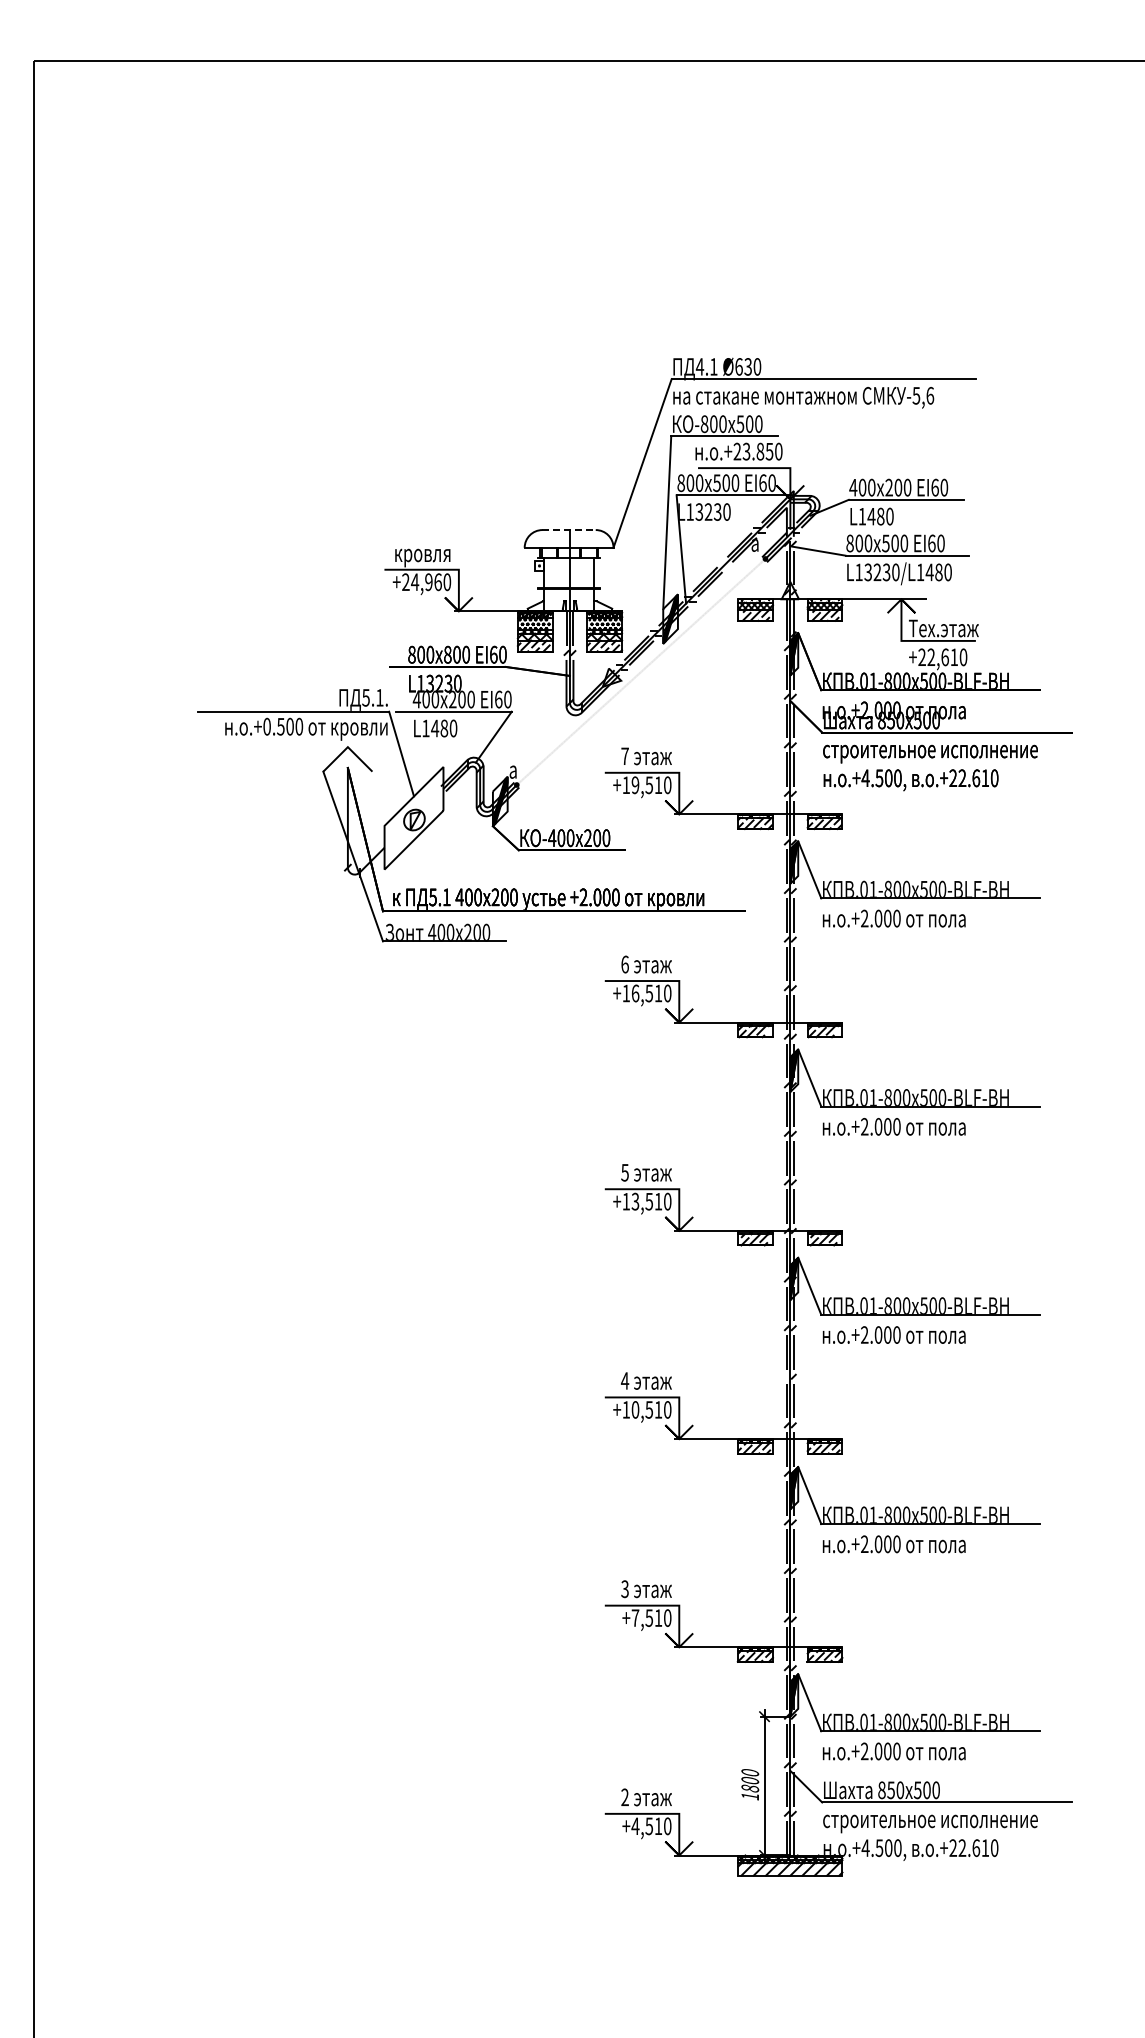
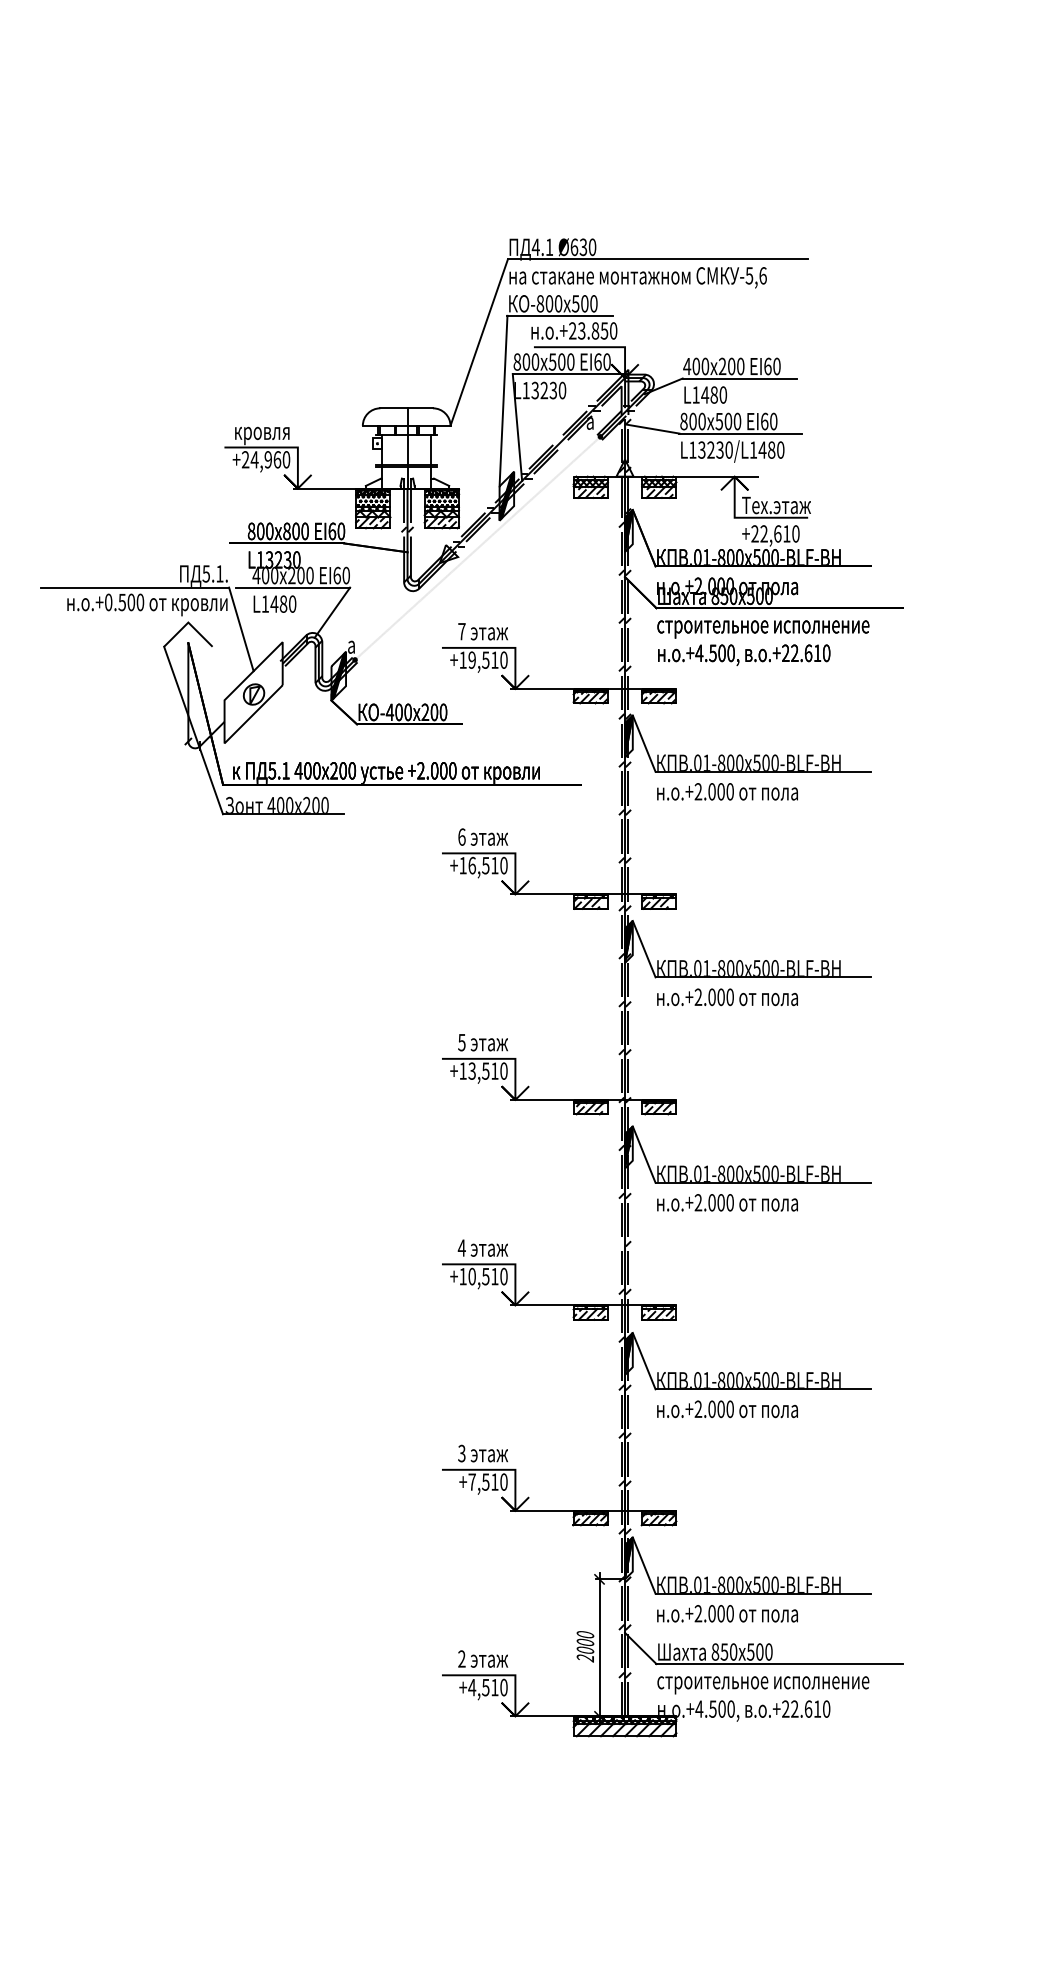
line: (569, 530) -> (407, 408), dashed -> solid
text: (749, 1792) -> (584, 1654), 1800 -> 2000

